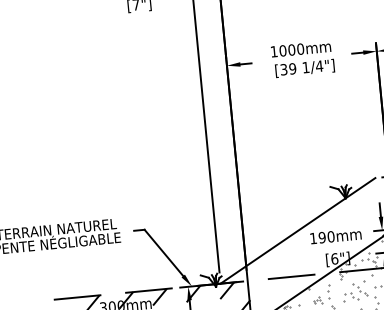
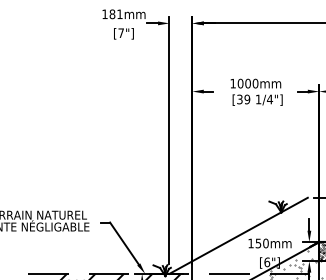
text: (322, 236) -> (258, 242), 190mm -> 150mm

